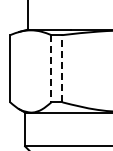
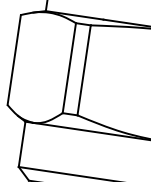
line: (51, 68) -> (69, 67), dashed -> solid
line: (62, 68) -> (84, 70), dashed -> solid

